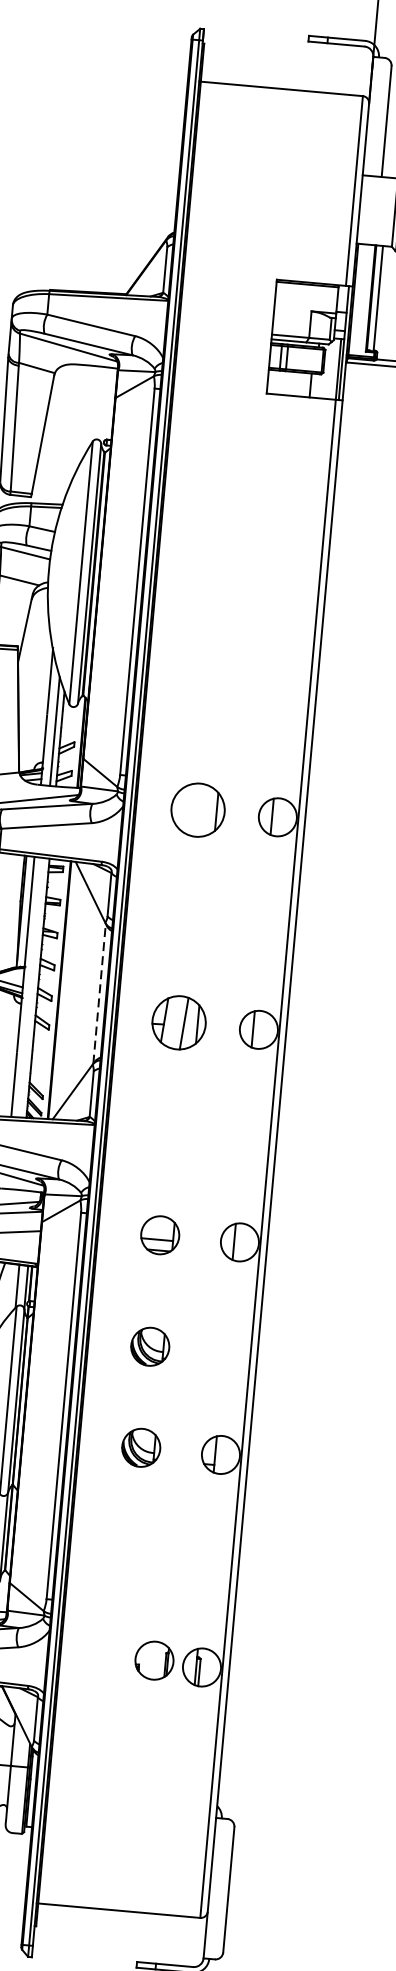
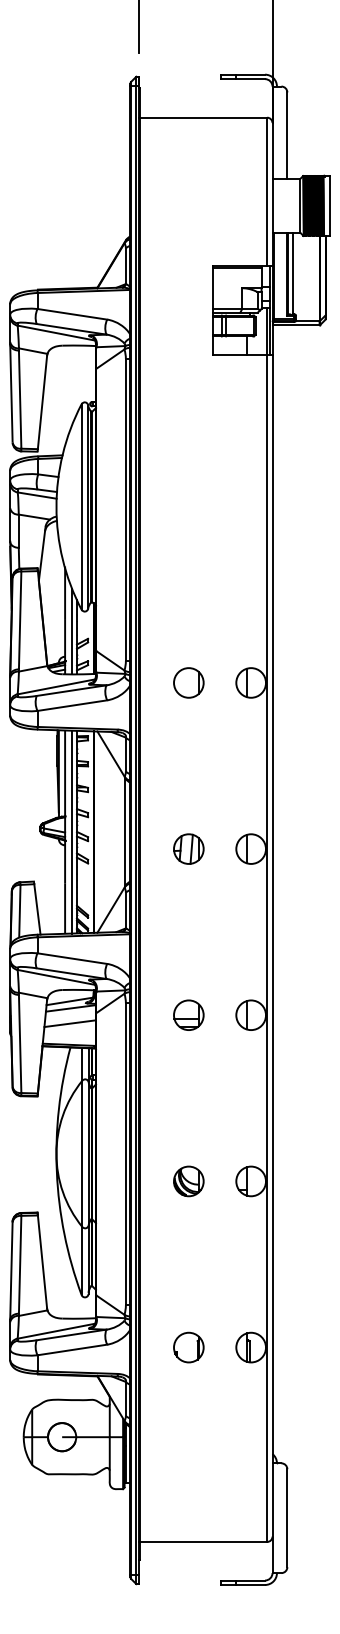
part: (197, 809) -> (188, 682), size x0.71
line: (32, 986) -> (72, 831), added
line: (100, 994) -> (125, 832), dashed -> solid
part: (178, 1021) -> (188, 848), size x0.71
part: (149, 1346) -> (188, 1102), removed
part: (154, 1660) -> (188, 1347), moved

